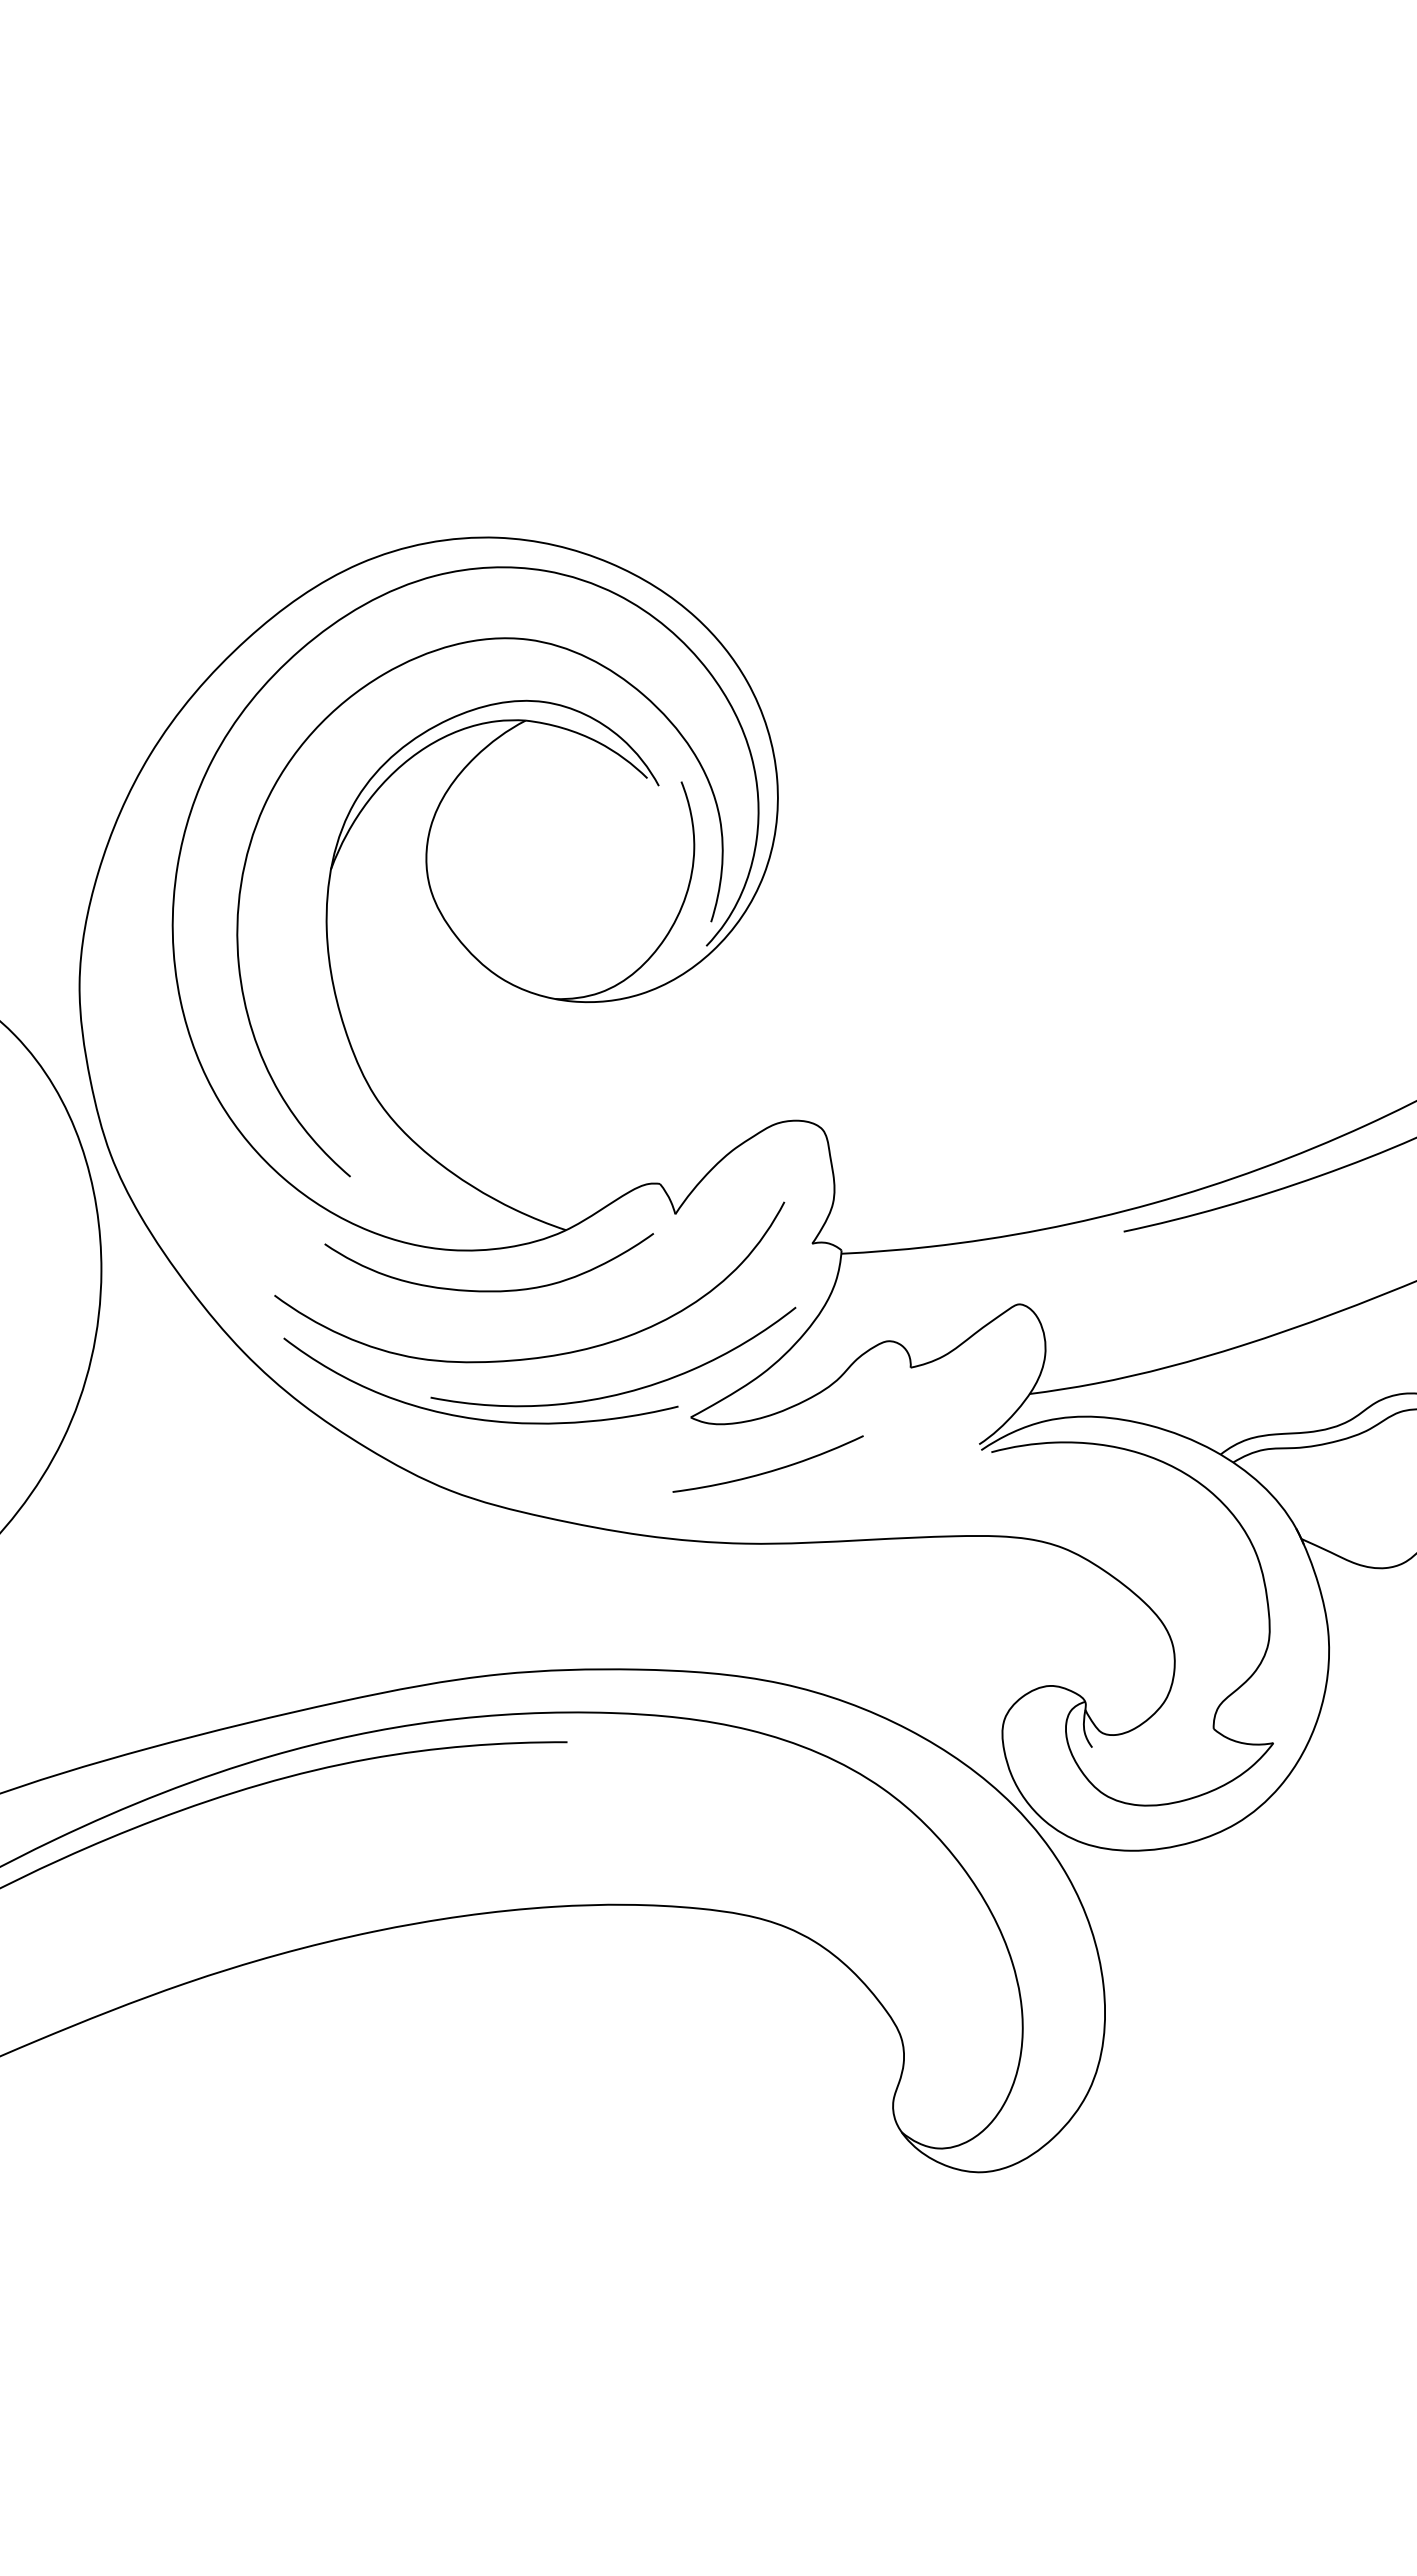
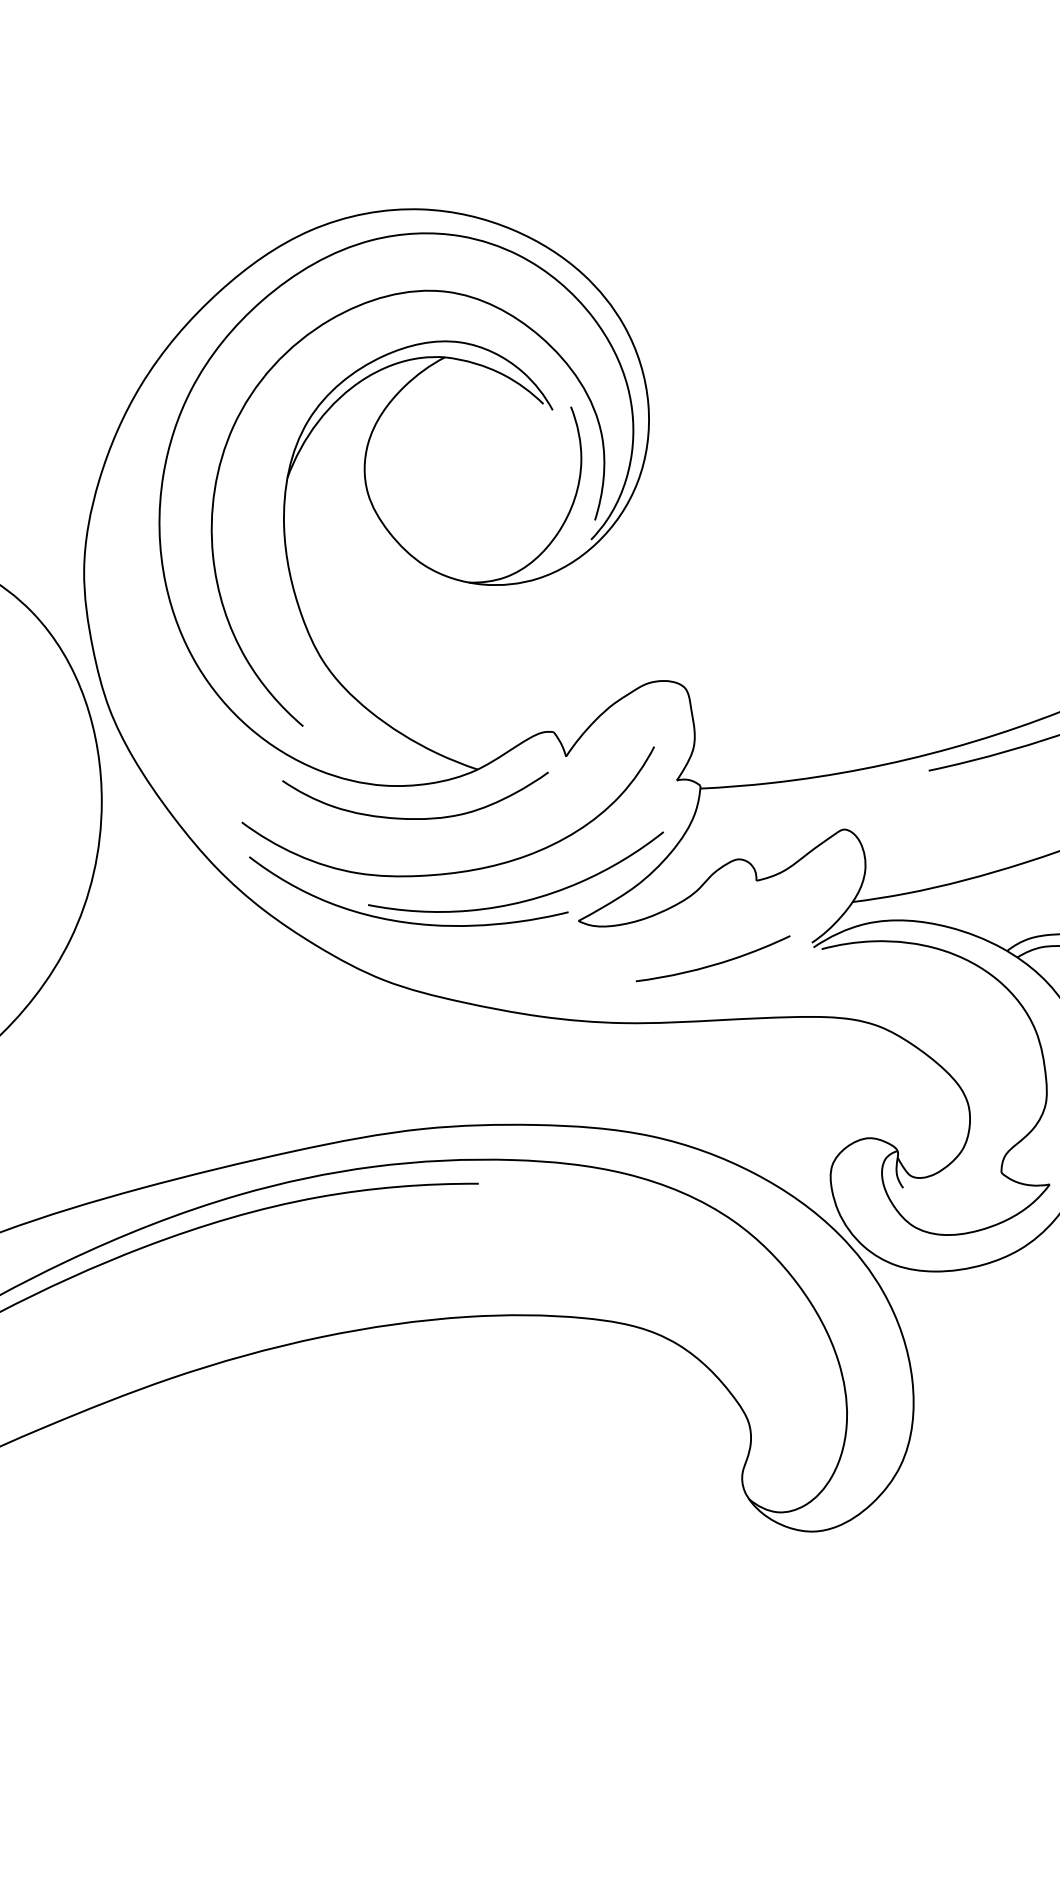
curve: (769, 1470) -> (714, 963), moved

